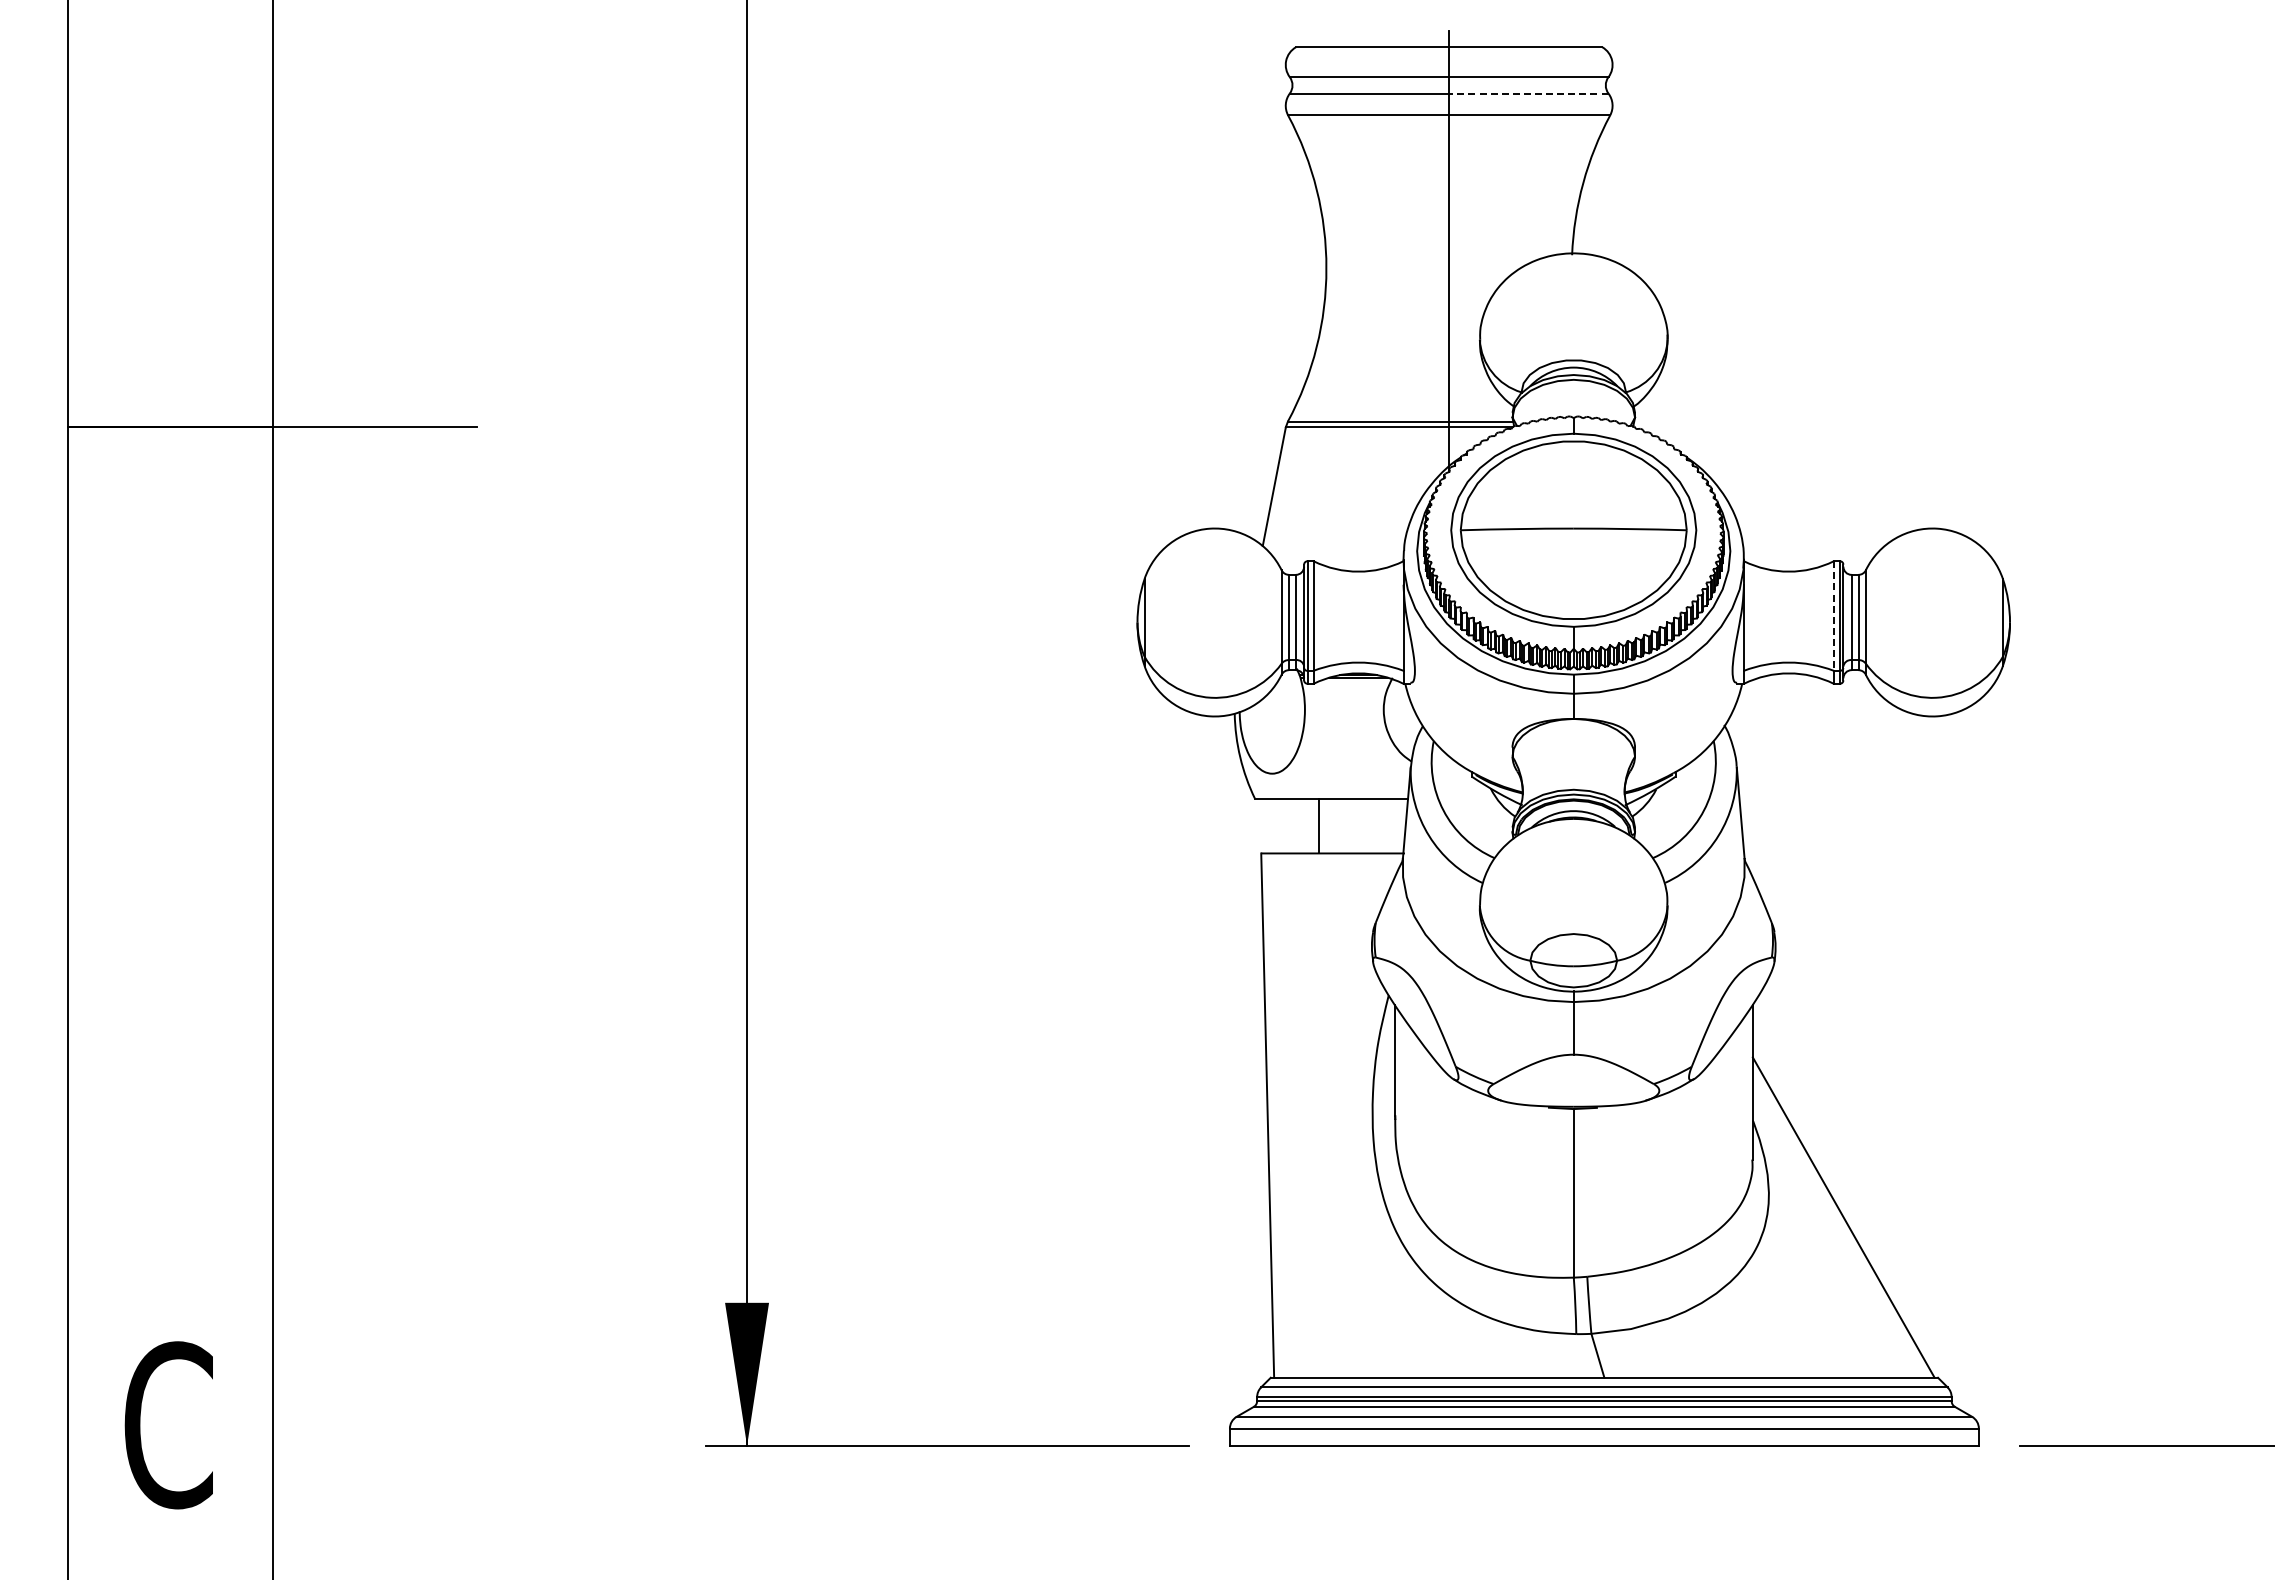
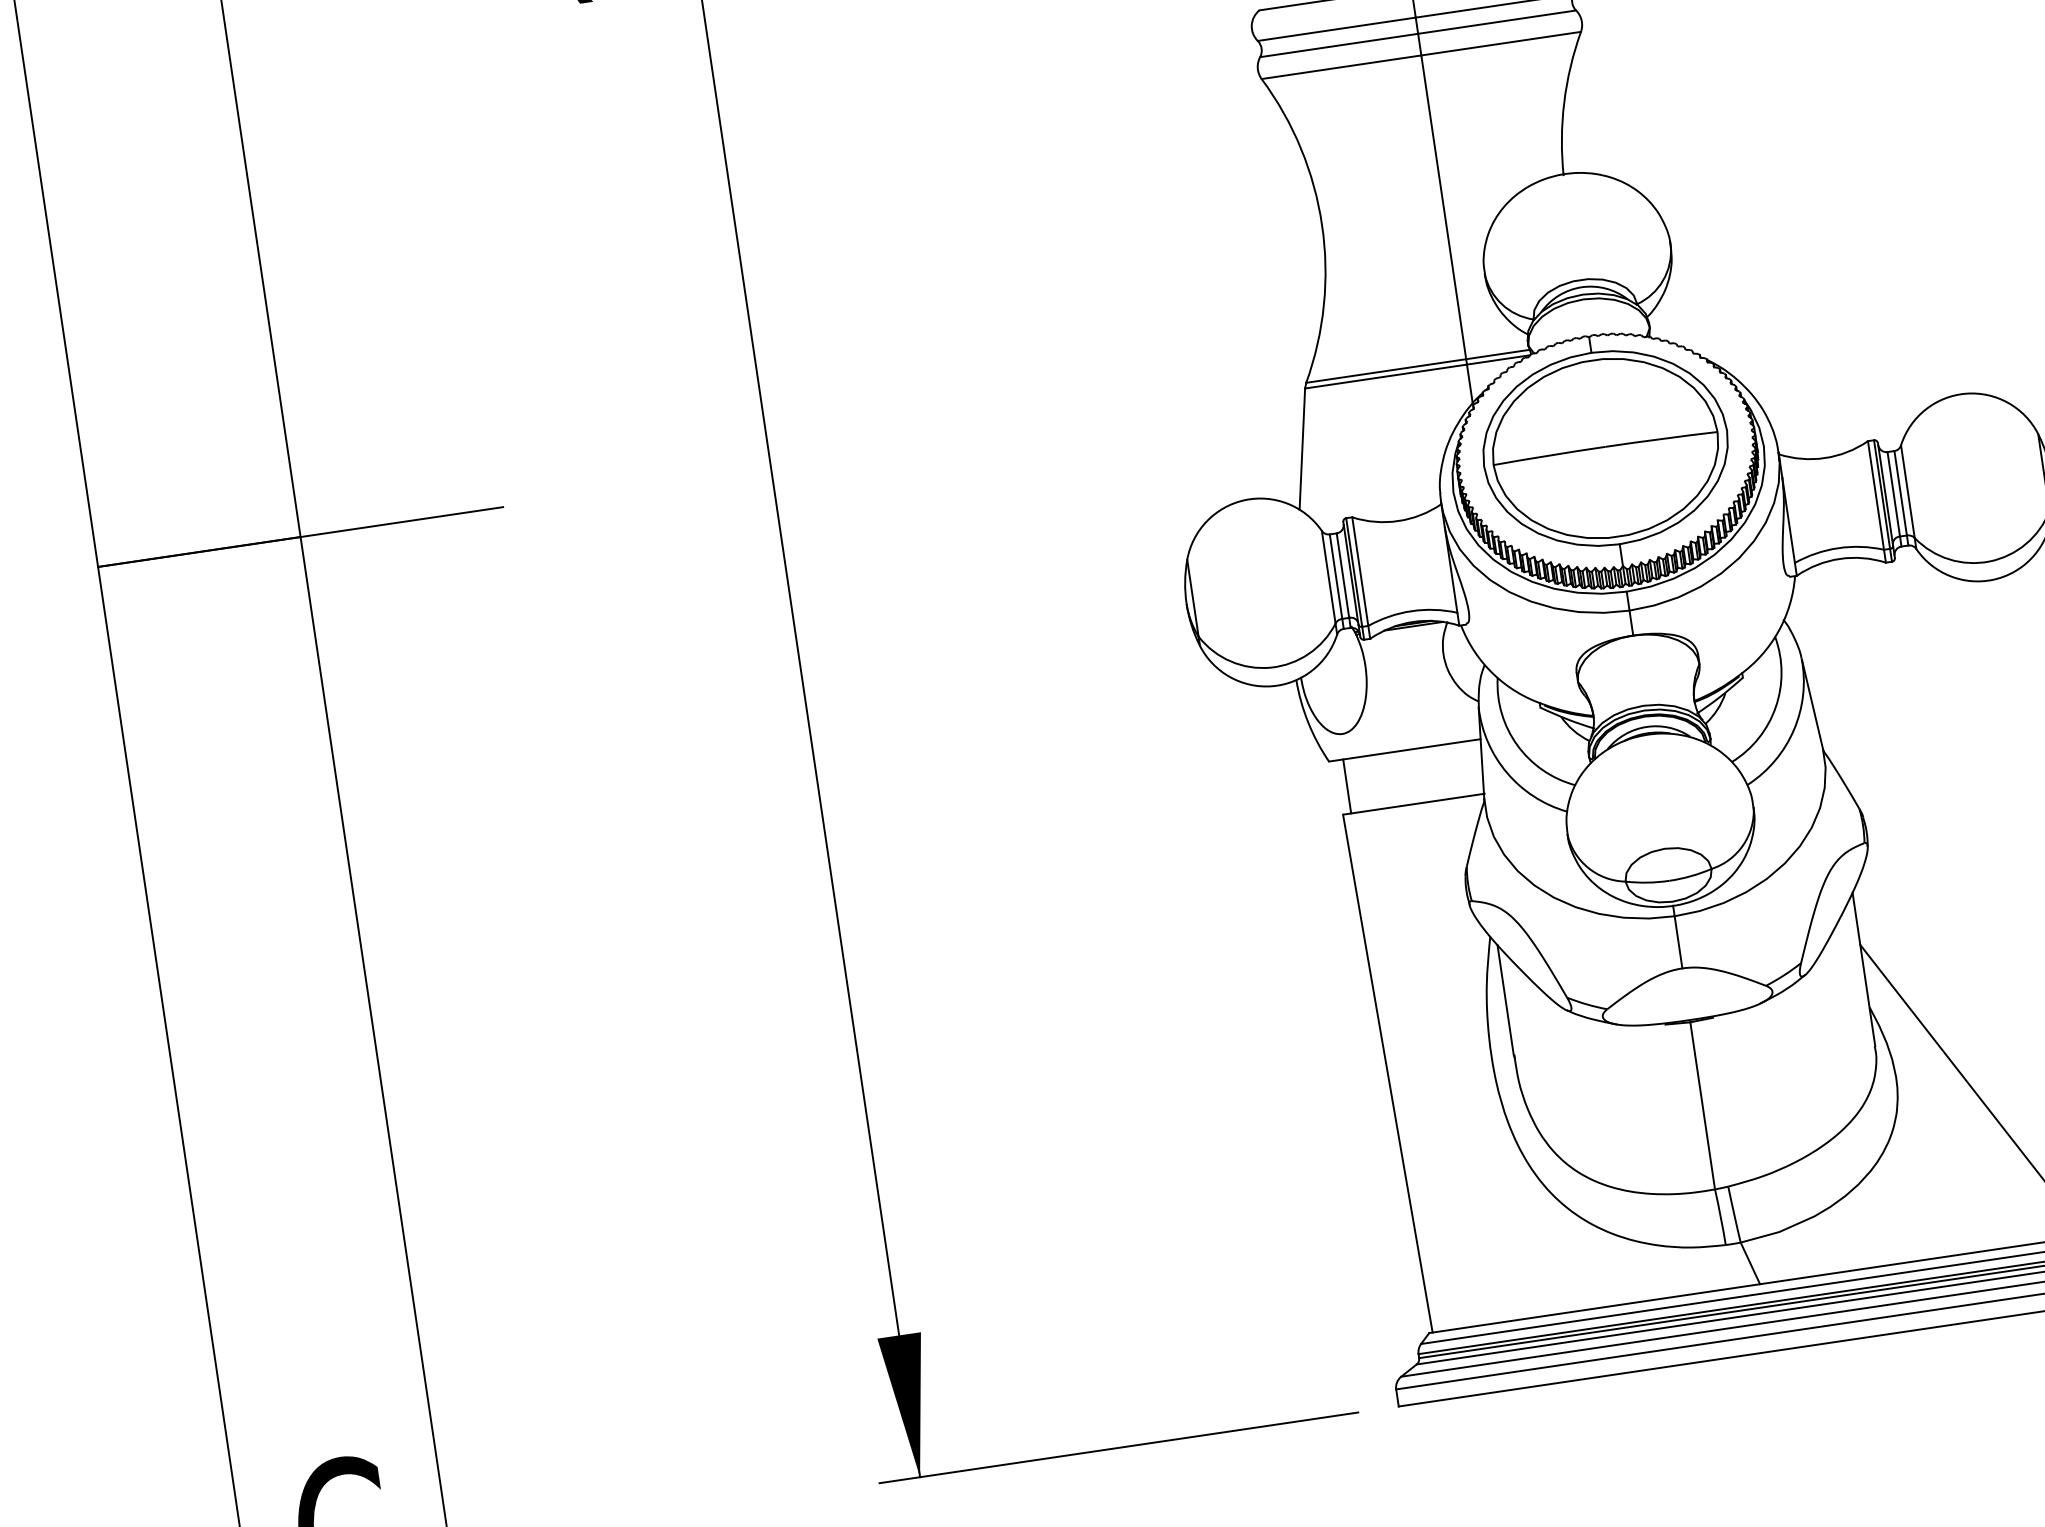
line: (1528, 93) -> (1496, 22), dashed -> solid
line: (1833, 616) -> (1875, 495), dashed -> solid
line: (1319, 825) -> (1347, 785), moved

